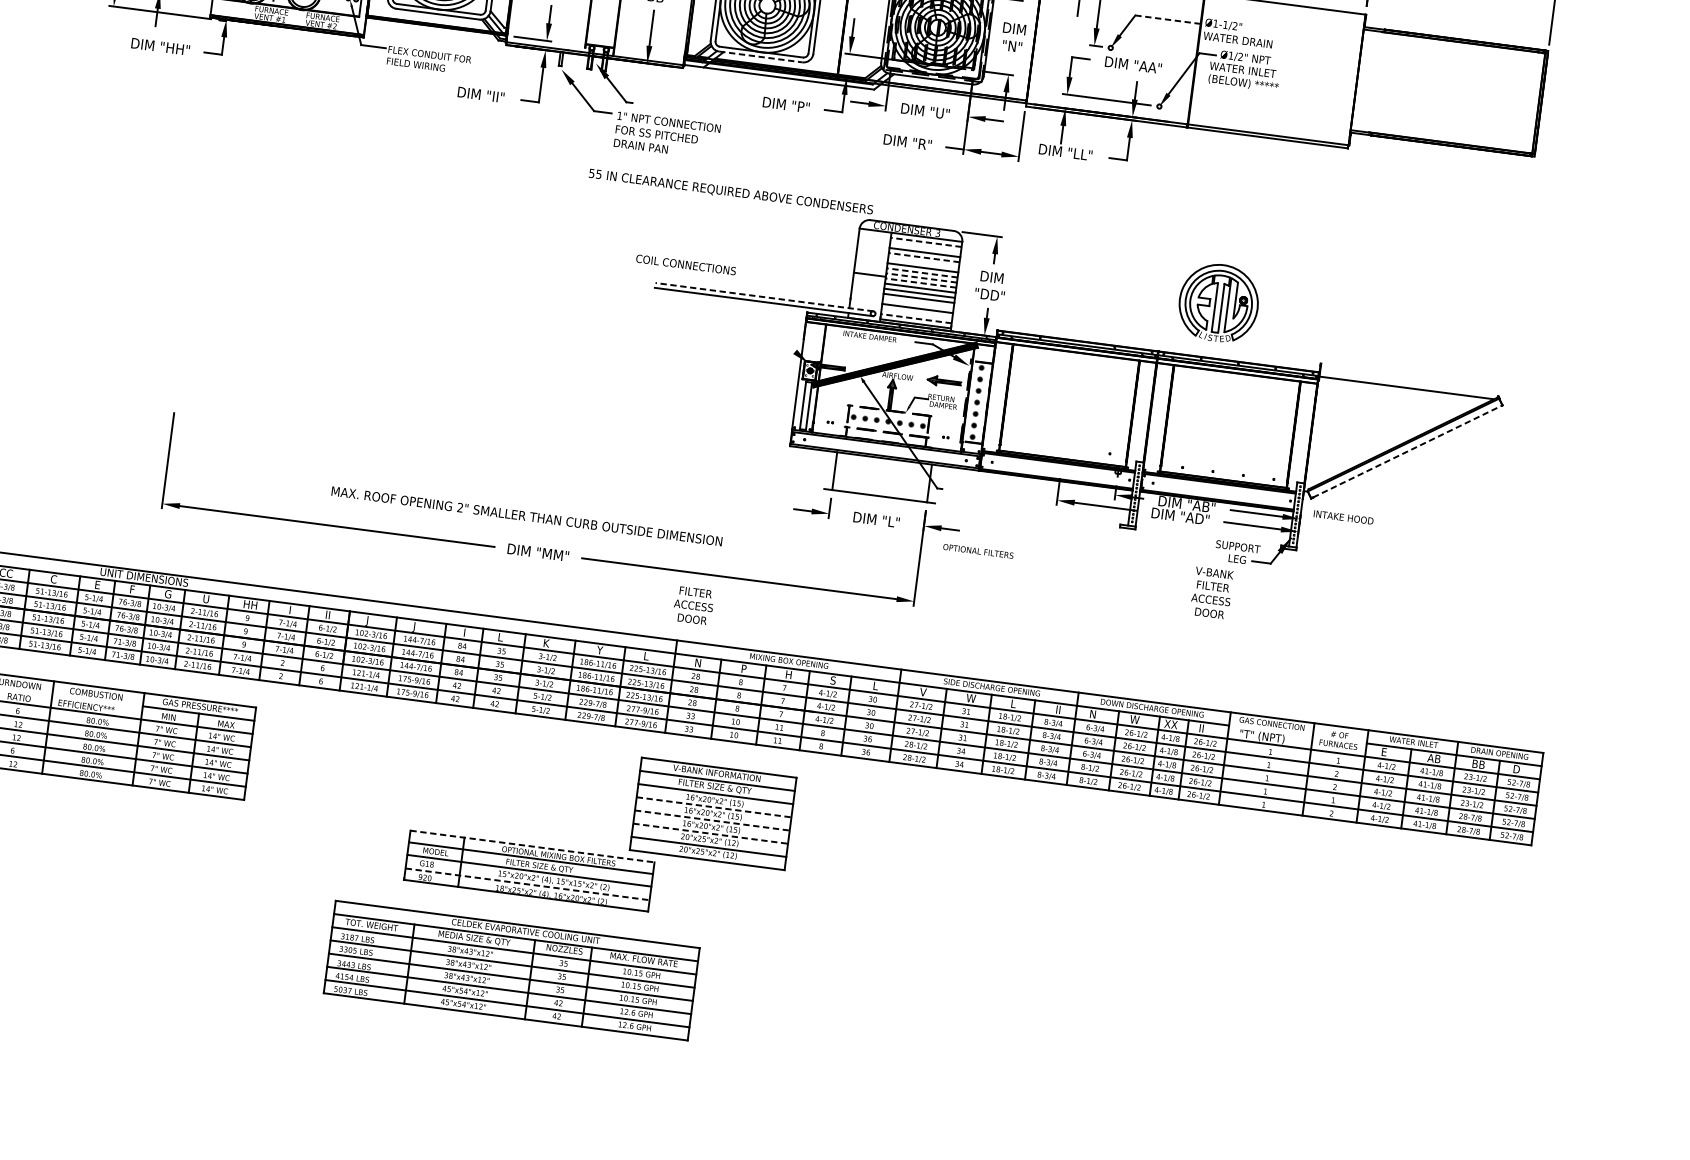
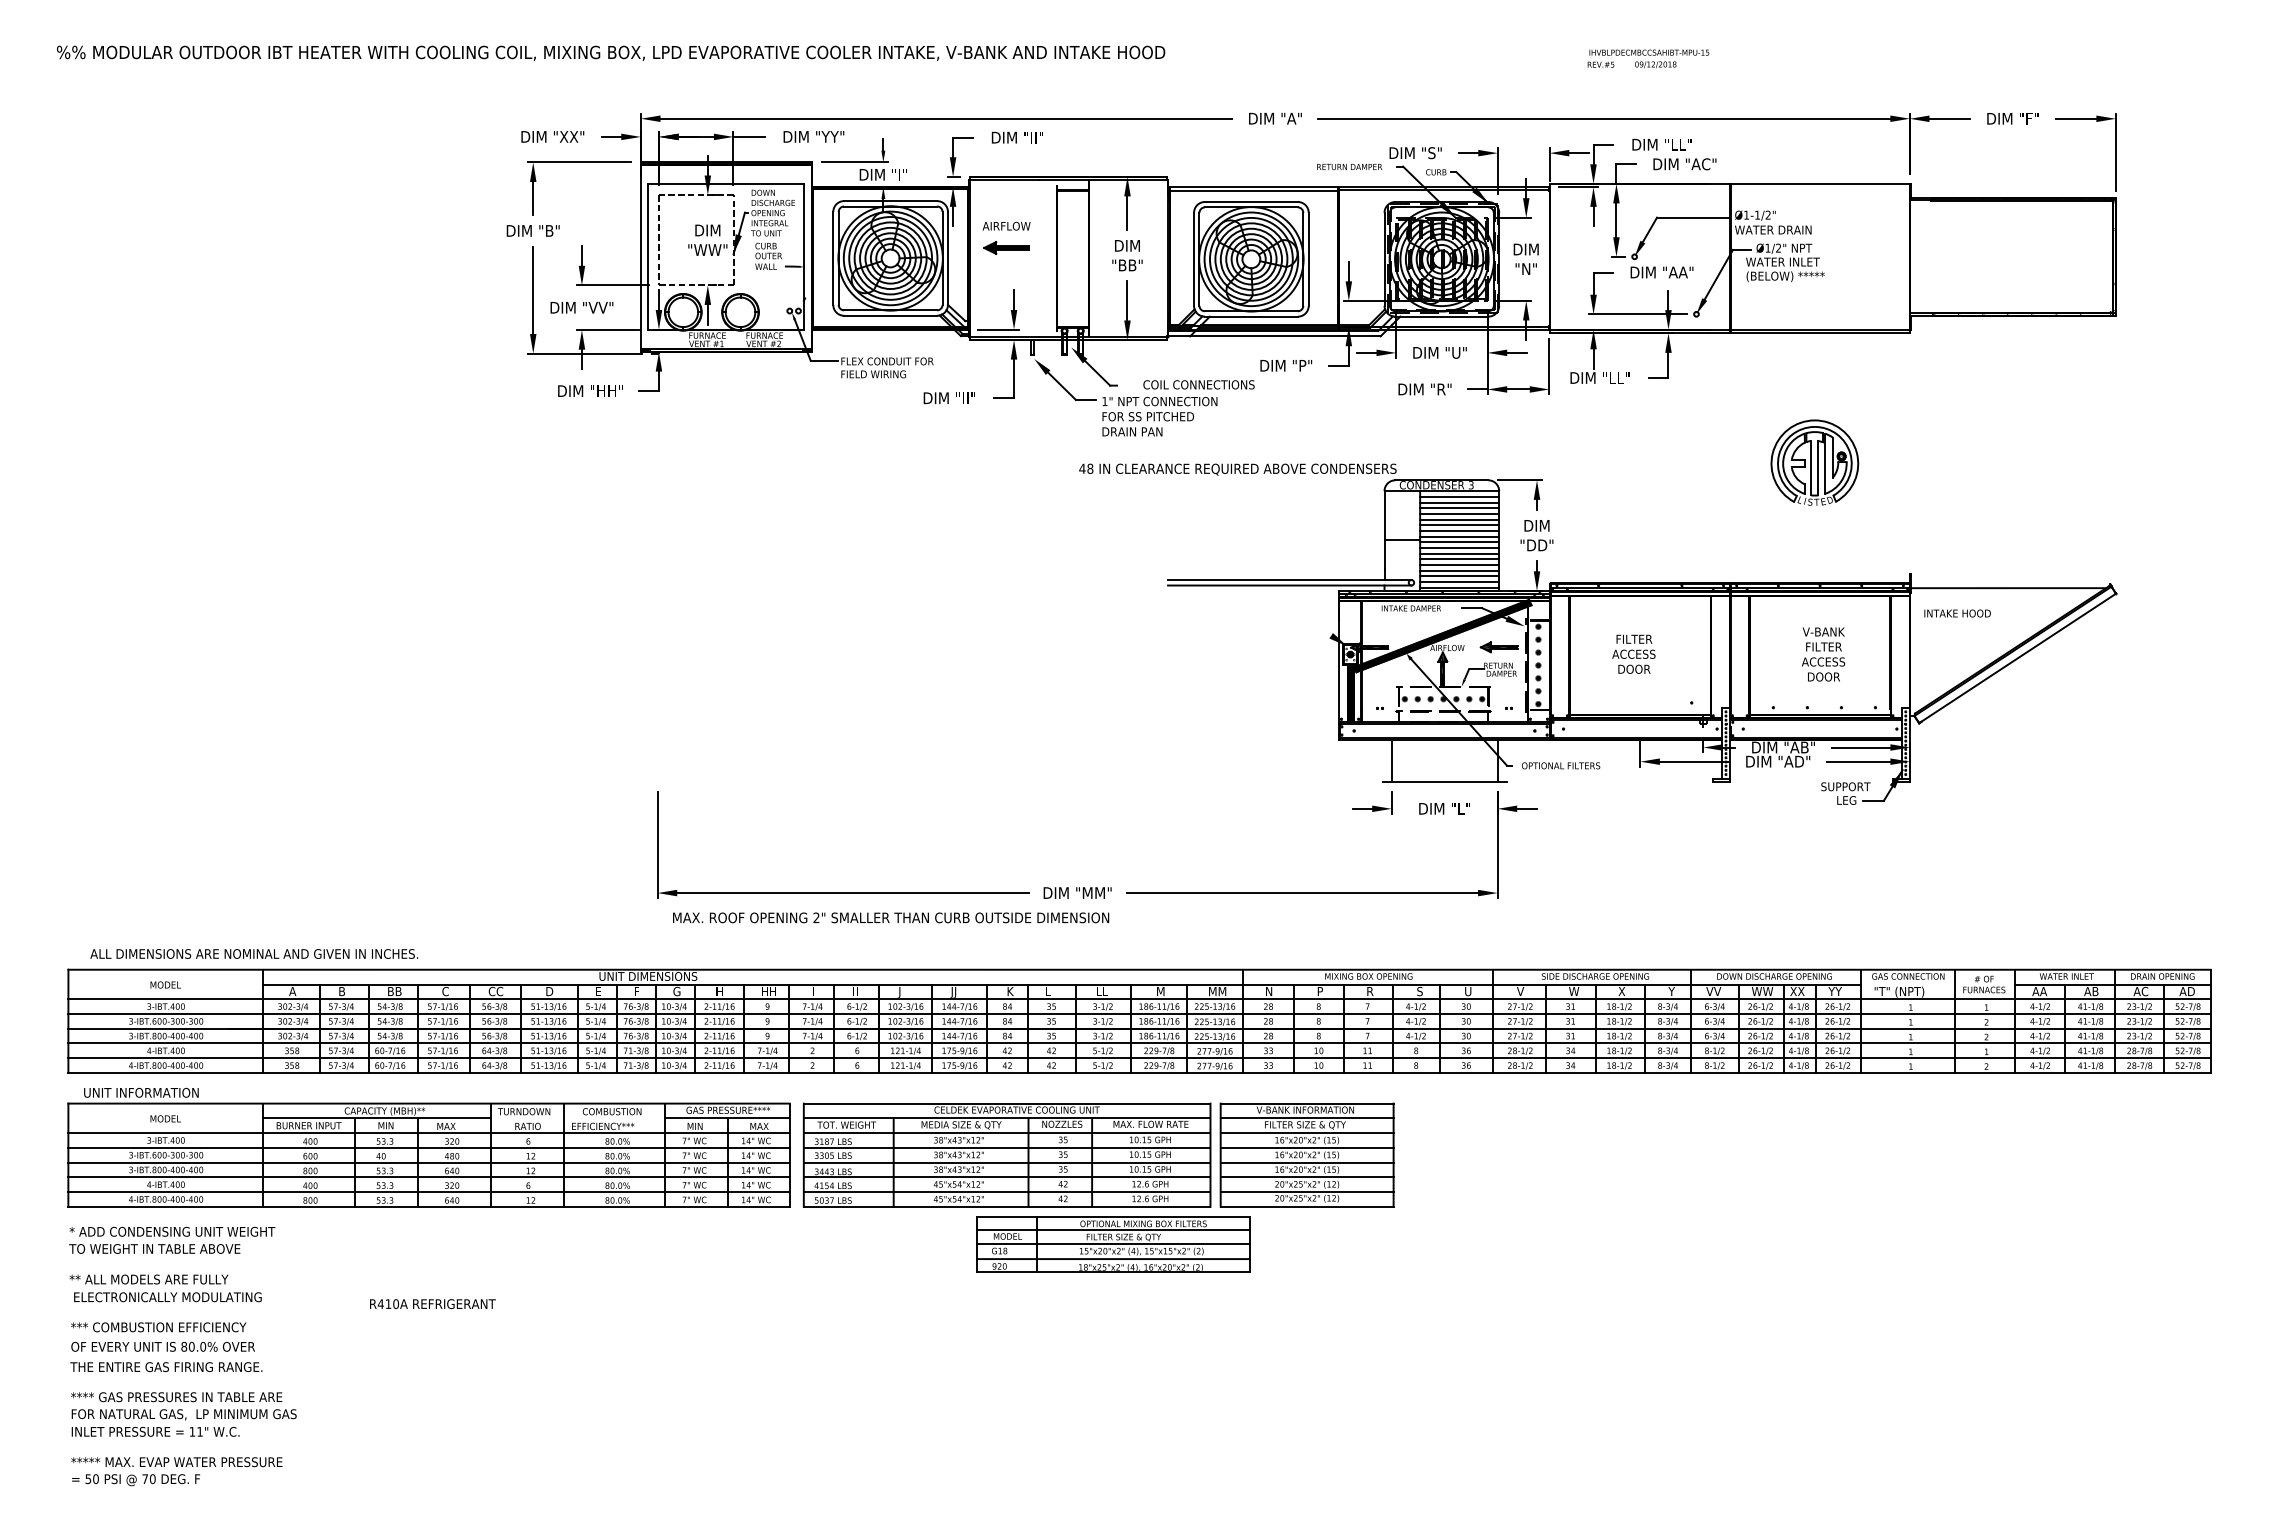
line: (1168, 19) -> (1693, 217), dashed -> solid
line: (760, 56) -> (1251, 316), dashed -> solid
text: (595, 173) -> (1086, 468), 55 -> 48
line: (926, 242) -> (1459, 496), dashed -> solid
line: (925, 247) -> (1459, 502), added
line: (924, 257) -> (1459, 513), dashed -> solid
line: (923, 262) -> (1459, 519), added
text: (685, 264) -> (1198, 384), moved
line: (922, 272) -> (1459, 530), dashed -> solid
line: (921, 277) -> (1459, 536), dashed -> solid
line: (920, 283) -> (1459, 542), dashed -> solid
line: (764, 297) -> (1289, 580), dashed -> solid
part: (1218, 302) -> (1814, 462), moved
line: (918, 303) -> (1459, 565), added
line: (916, 313) -> (1459, 576), added
line: (916, 319) -> (1459, 582), dashed -> solid
hatch: (805, 405) -> (1350, 693), added
line: (1407, 451) -> (2018, 657), dashed -> solid
text: (527, 516) -> (891, 917), moved
text: (1343, 517) -> (1957, 613), moved
text: (978, 551) -> (1561, 765), moved
text: (54, 579) -> (549, 991), C -> D
text: (1211, 593) -> (1823, 654), moved
text: (206, 599) -> (719, 991), U -> H
text: (693, 605) -> (1633, 653), moved
text: (416, 627) -> (954, 992), J -> JJ
text: (466, 632) -> (1010, 991), I -> K
text: (548, 643) -> (1101, 991), K -> LL
text: (601, 650) -> (1160, 991), Y -> M
text: (652, 656) -> (1217, 991), L -> MM
text: (788, 674) -> (1370, 991), H -> R
text: (876, 686) -> (1468, 991), L -> U
text: (1013, 703) -> (1621, 991), L -> X
text: (1058, 709) -> (1671, 991), II -> Y
text: (1095, 714) -> (1713, 991), N -> VV
text: (1145, 721) -> (1768, 991), W -> WW
text: (1204, 728) -> (1834, 991), II -> YY
text: (1387, 752) -> (2039, 991), E -> AA
text: (1478, 764) -> (2140, 991), BB -> AC
text: (1519, 769) -> (2186, 991), D -> AD
line: (714, 807) -> (1307, 1147), dashed -> solid
line: (712, 820) -> (1307, 1162), dashed -> solid
line: (710, 833) -> (1307, 1177), dashed -> solid
line: (532, 846) -> (1113, 1216), dashed -> solid
line: (527, 884) -> (1113, 1259), dashed -> solid
part: (511, 969) -> (1006, 1154), moved

